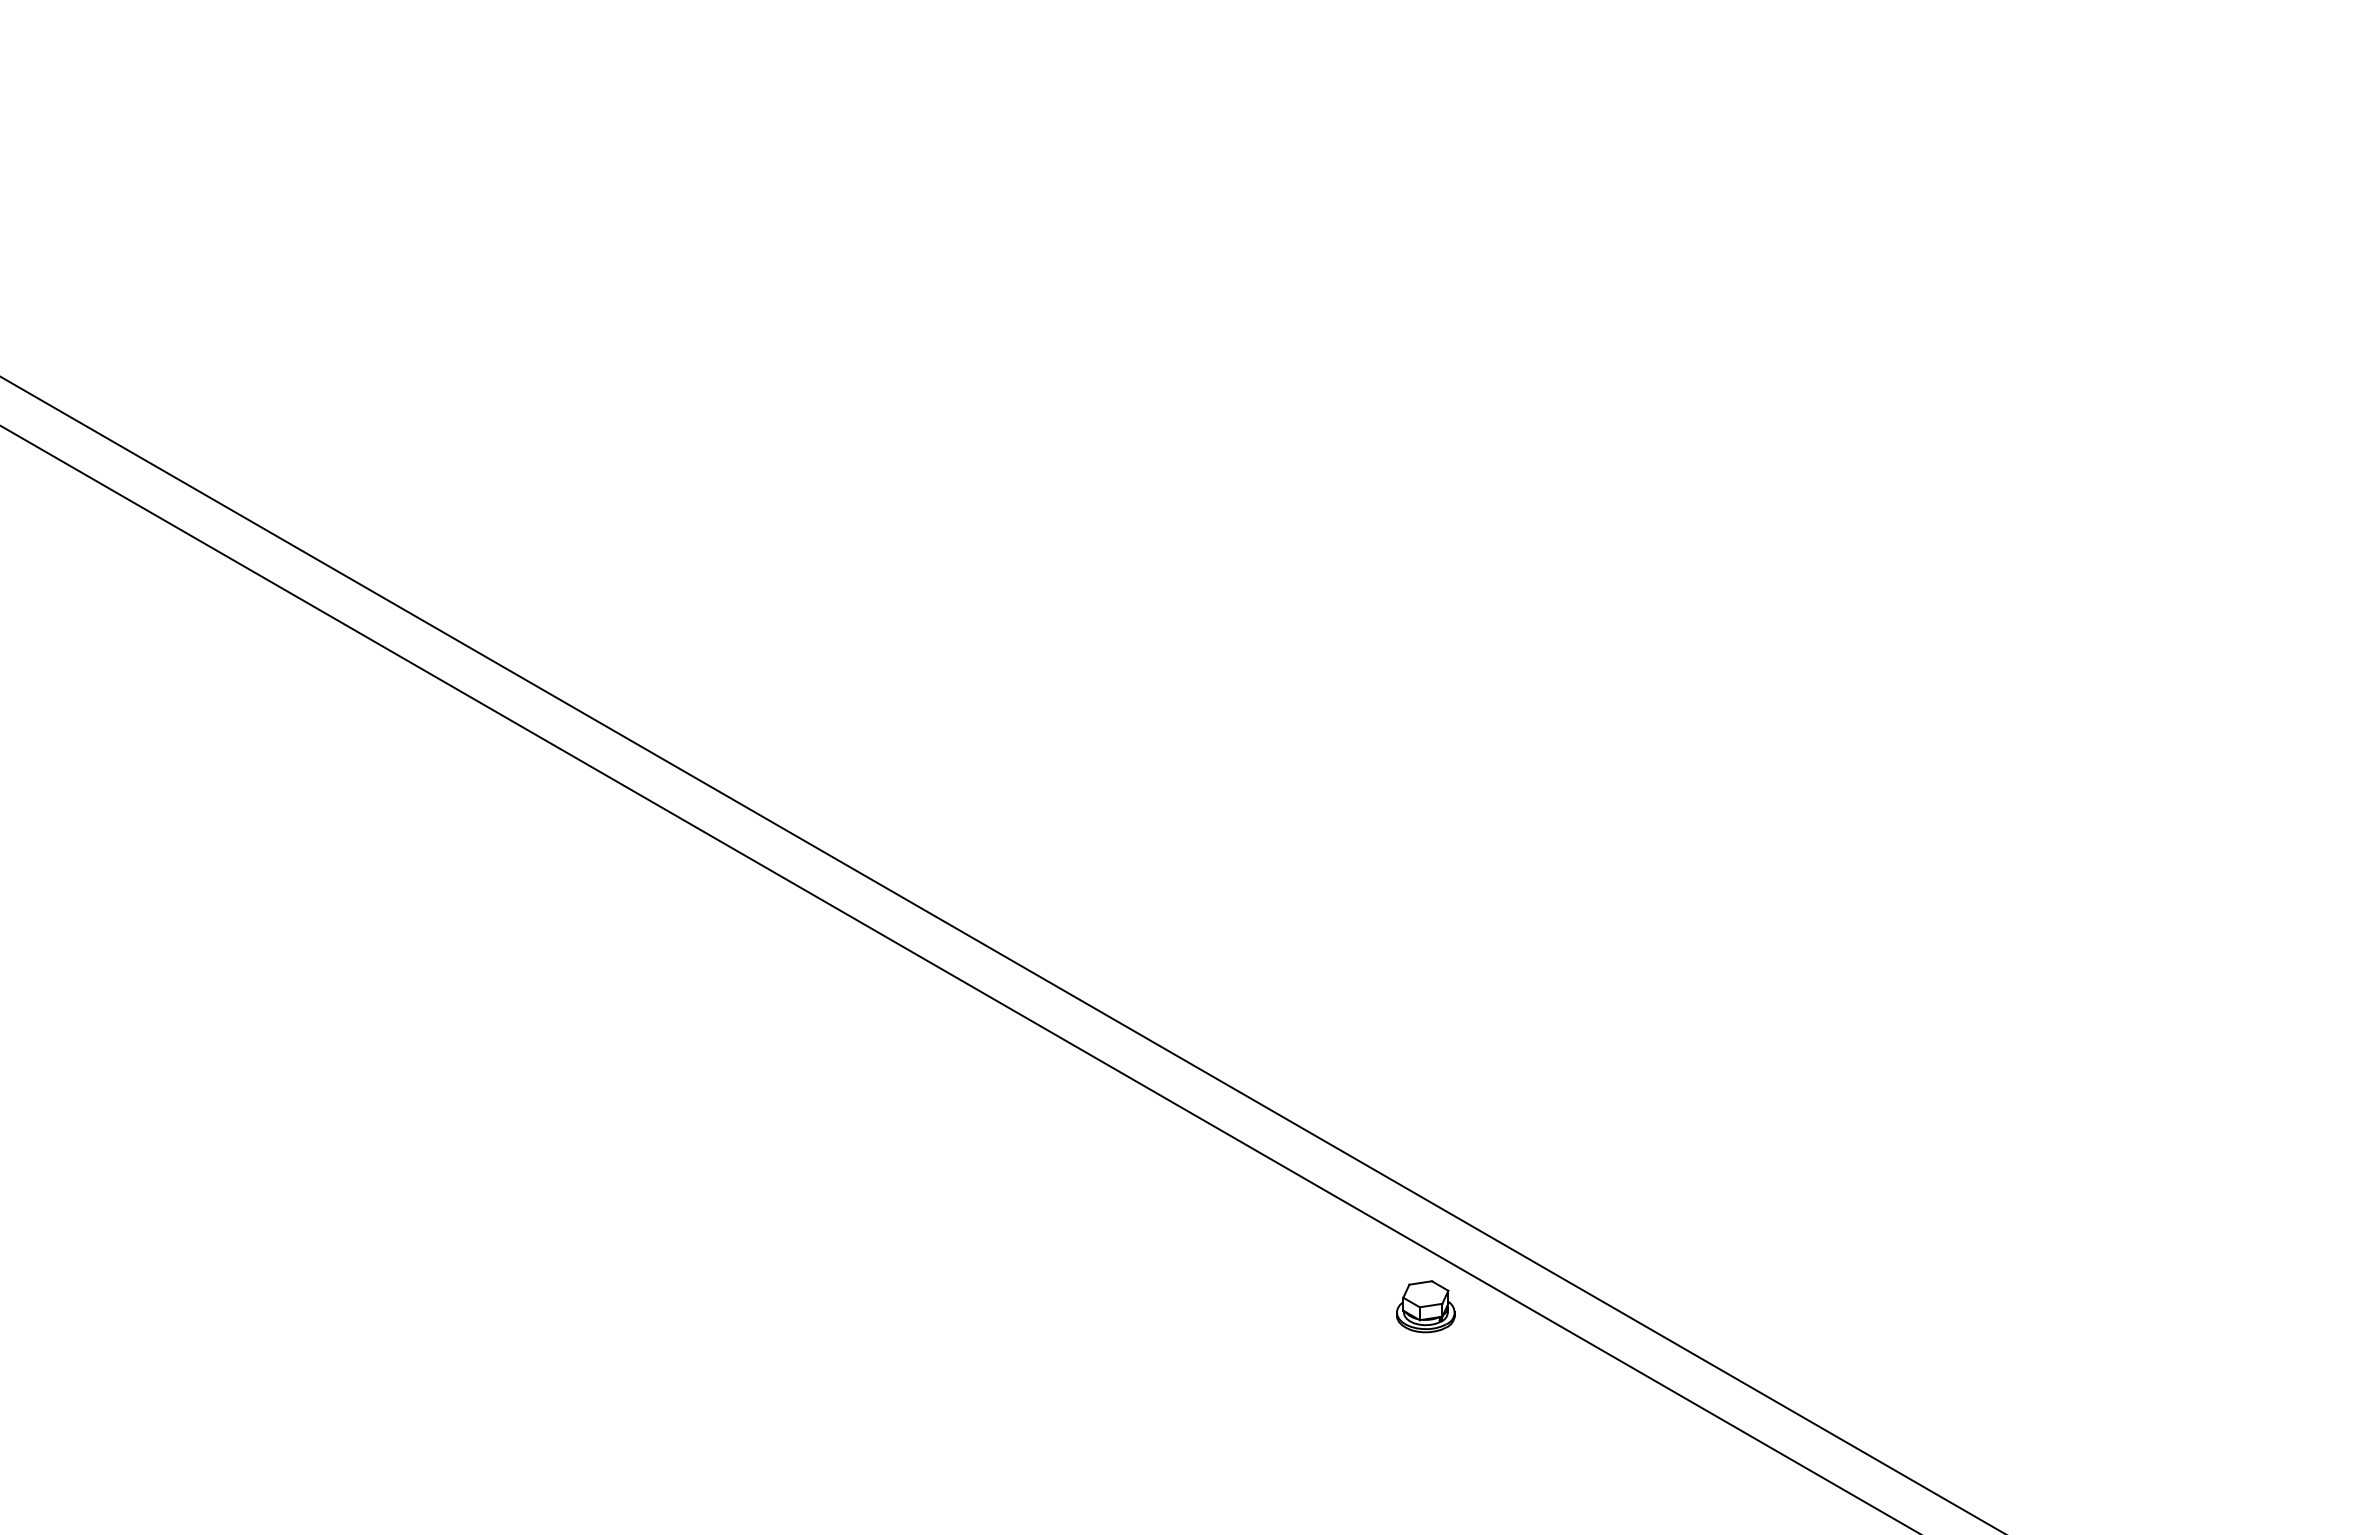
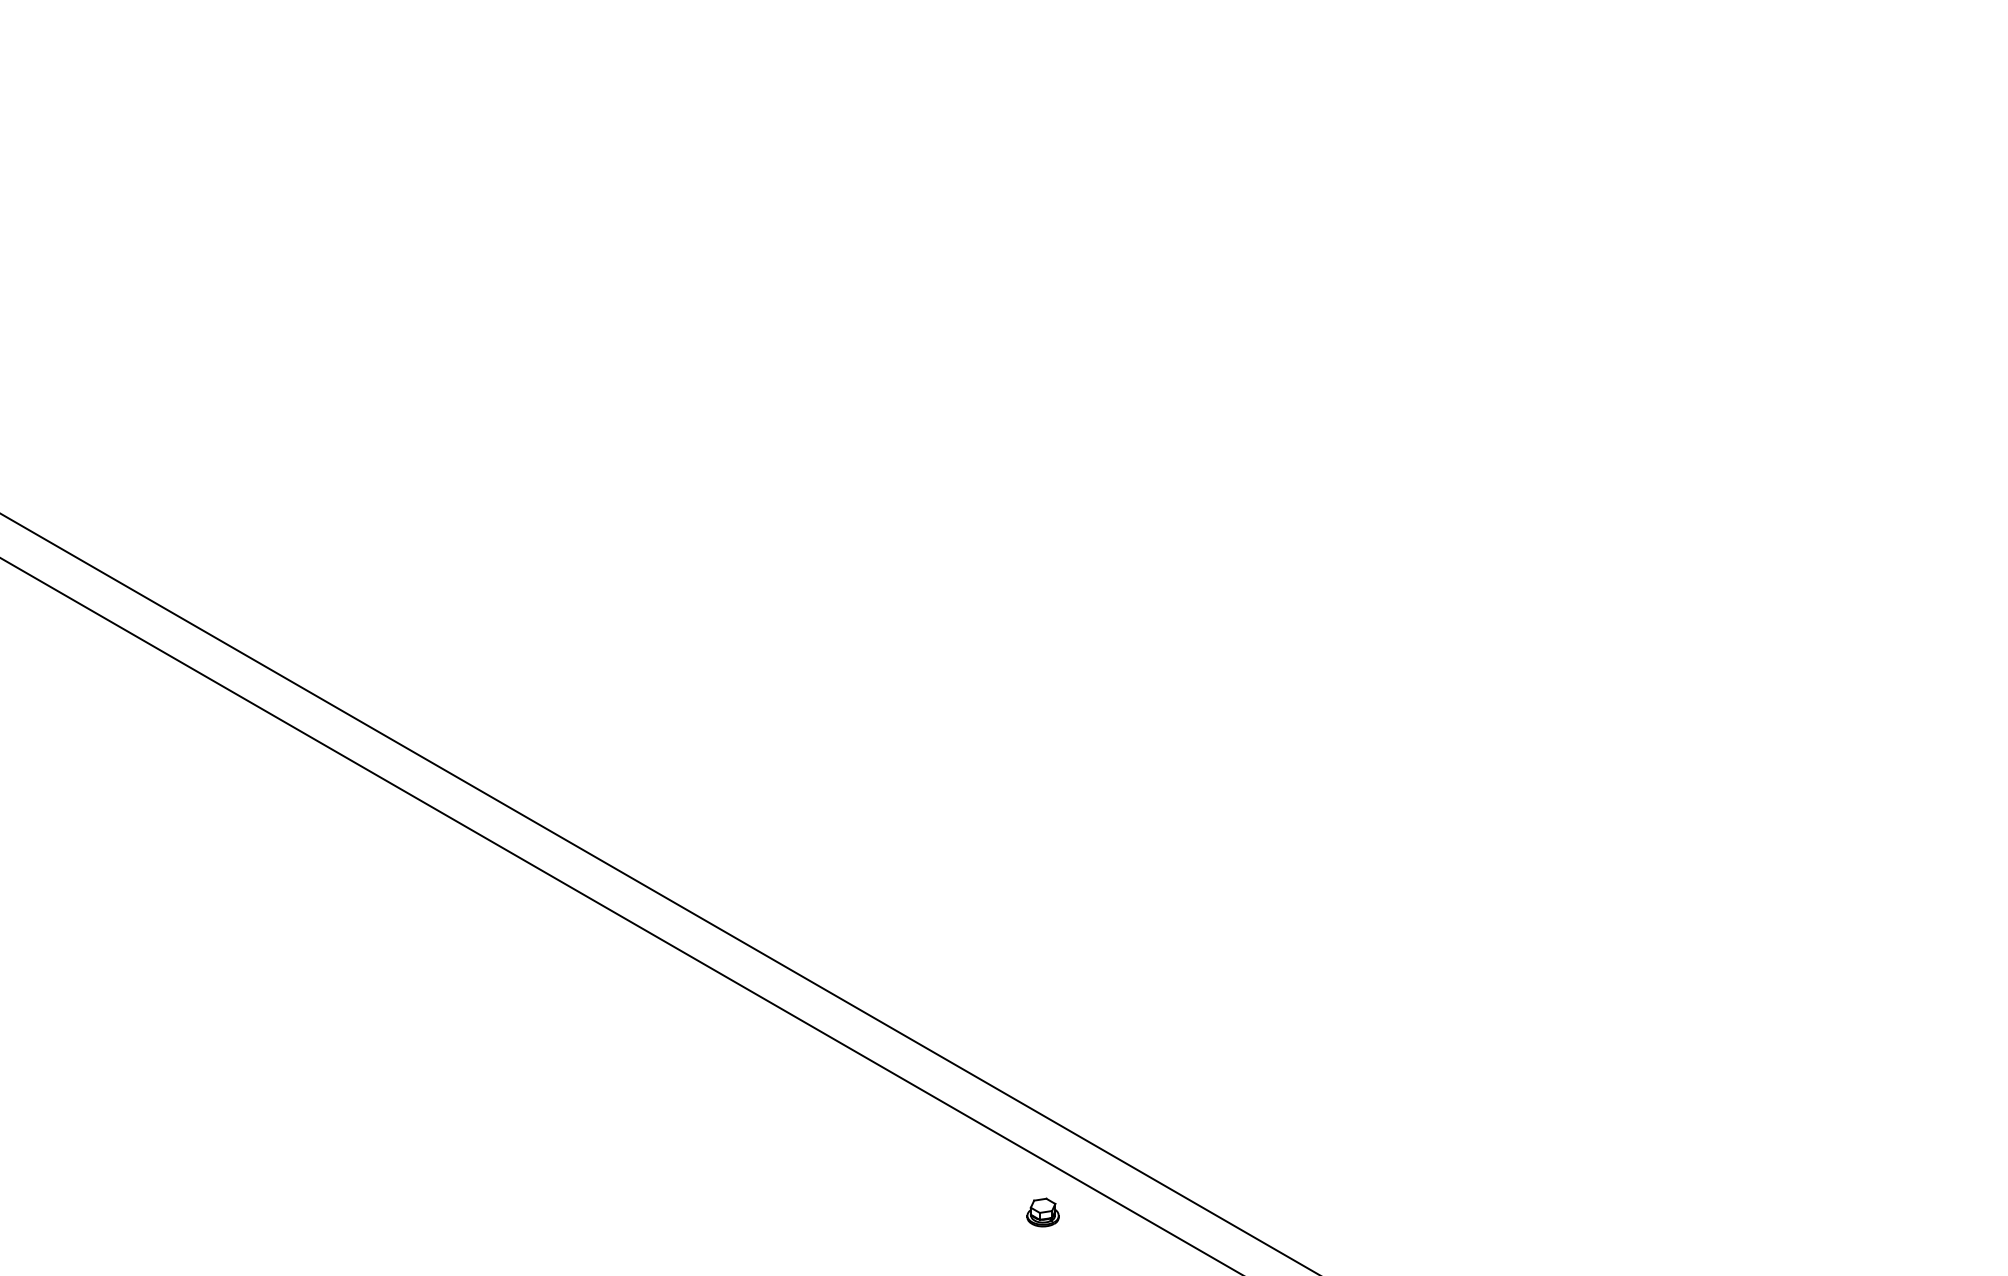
part: (1425, 1306) -> (1042, 1212), size x0.6

